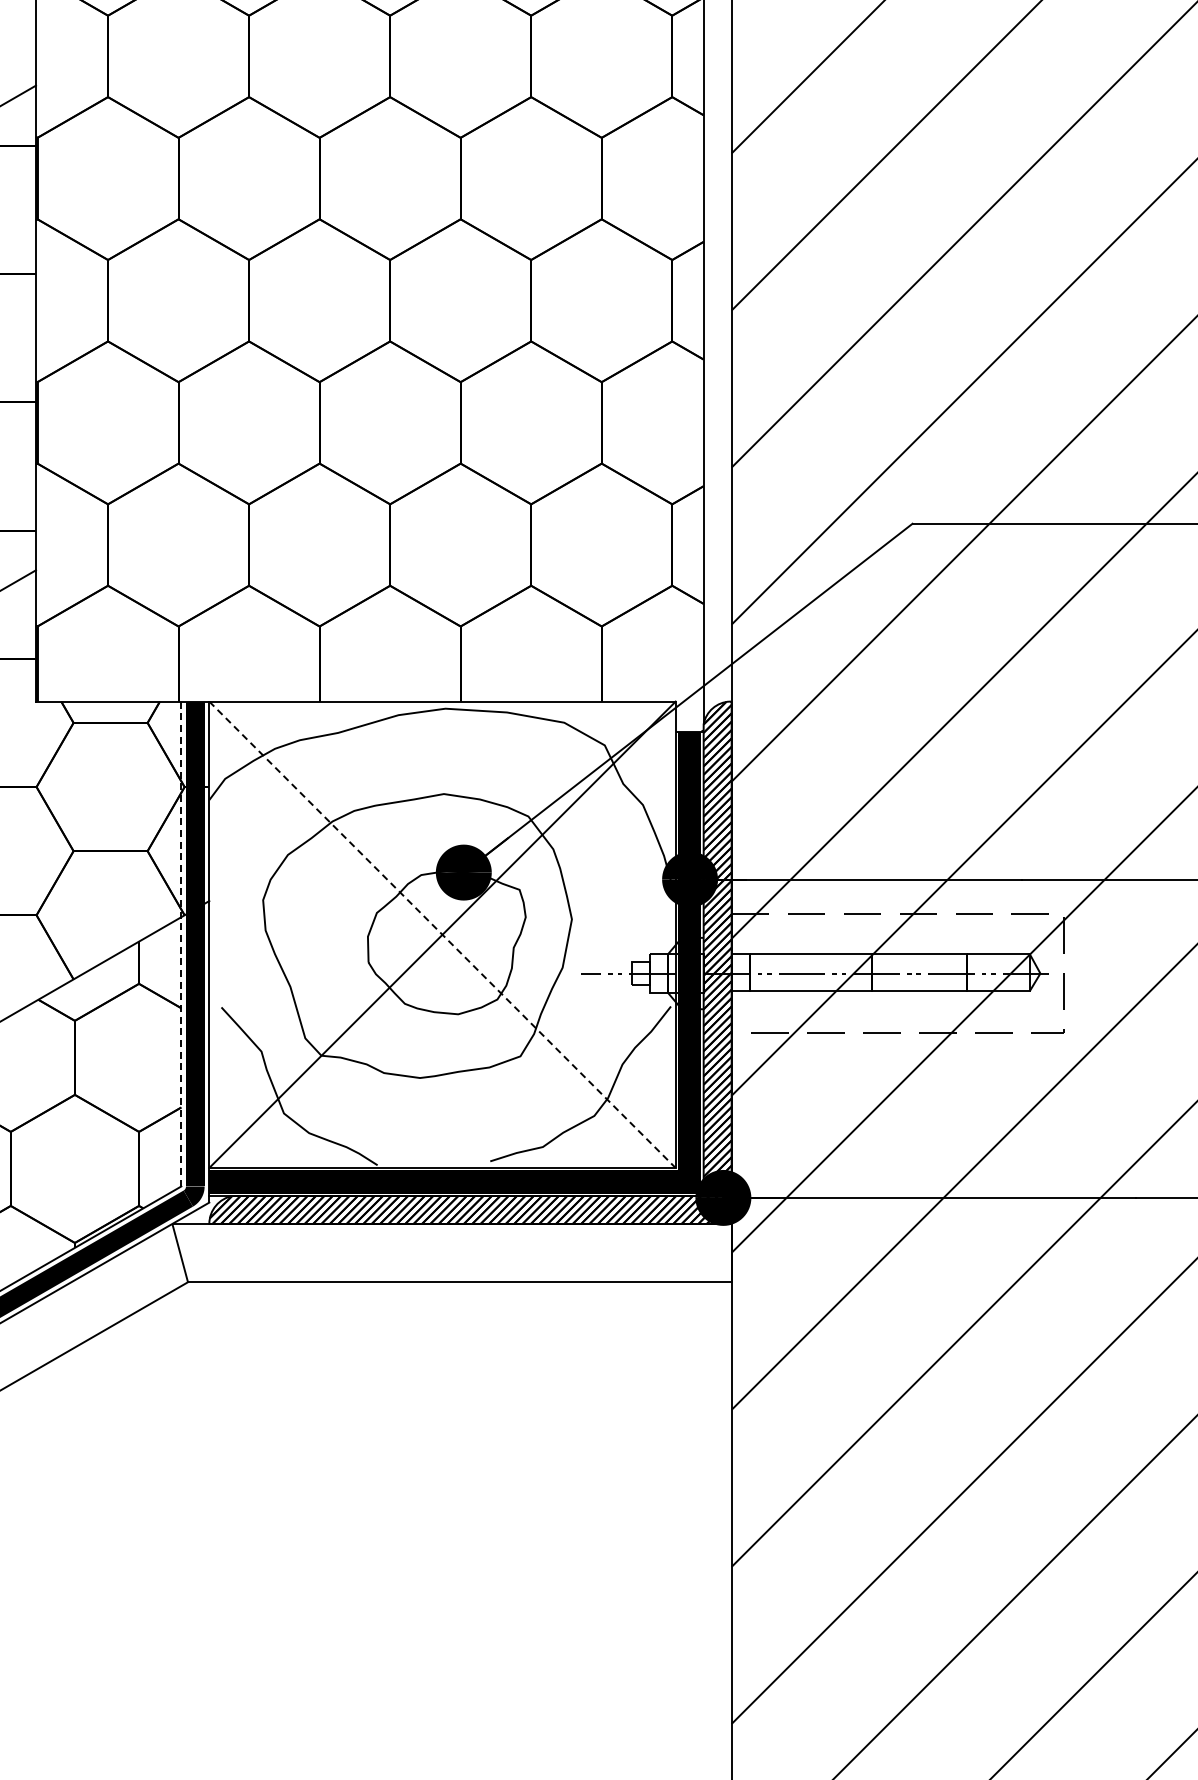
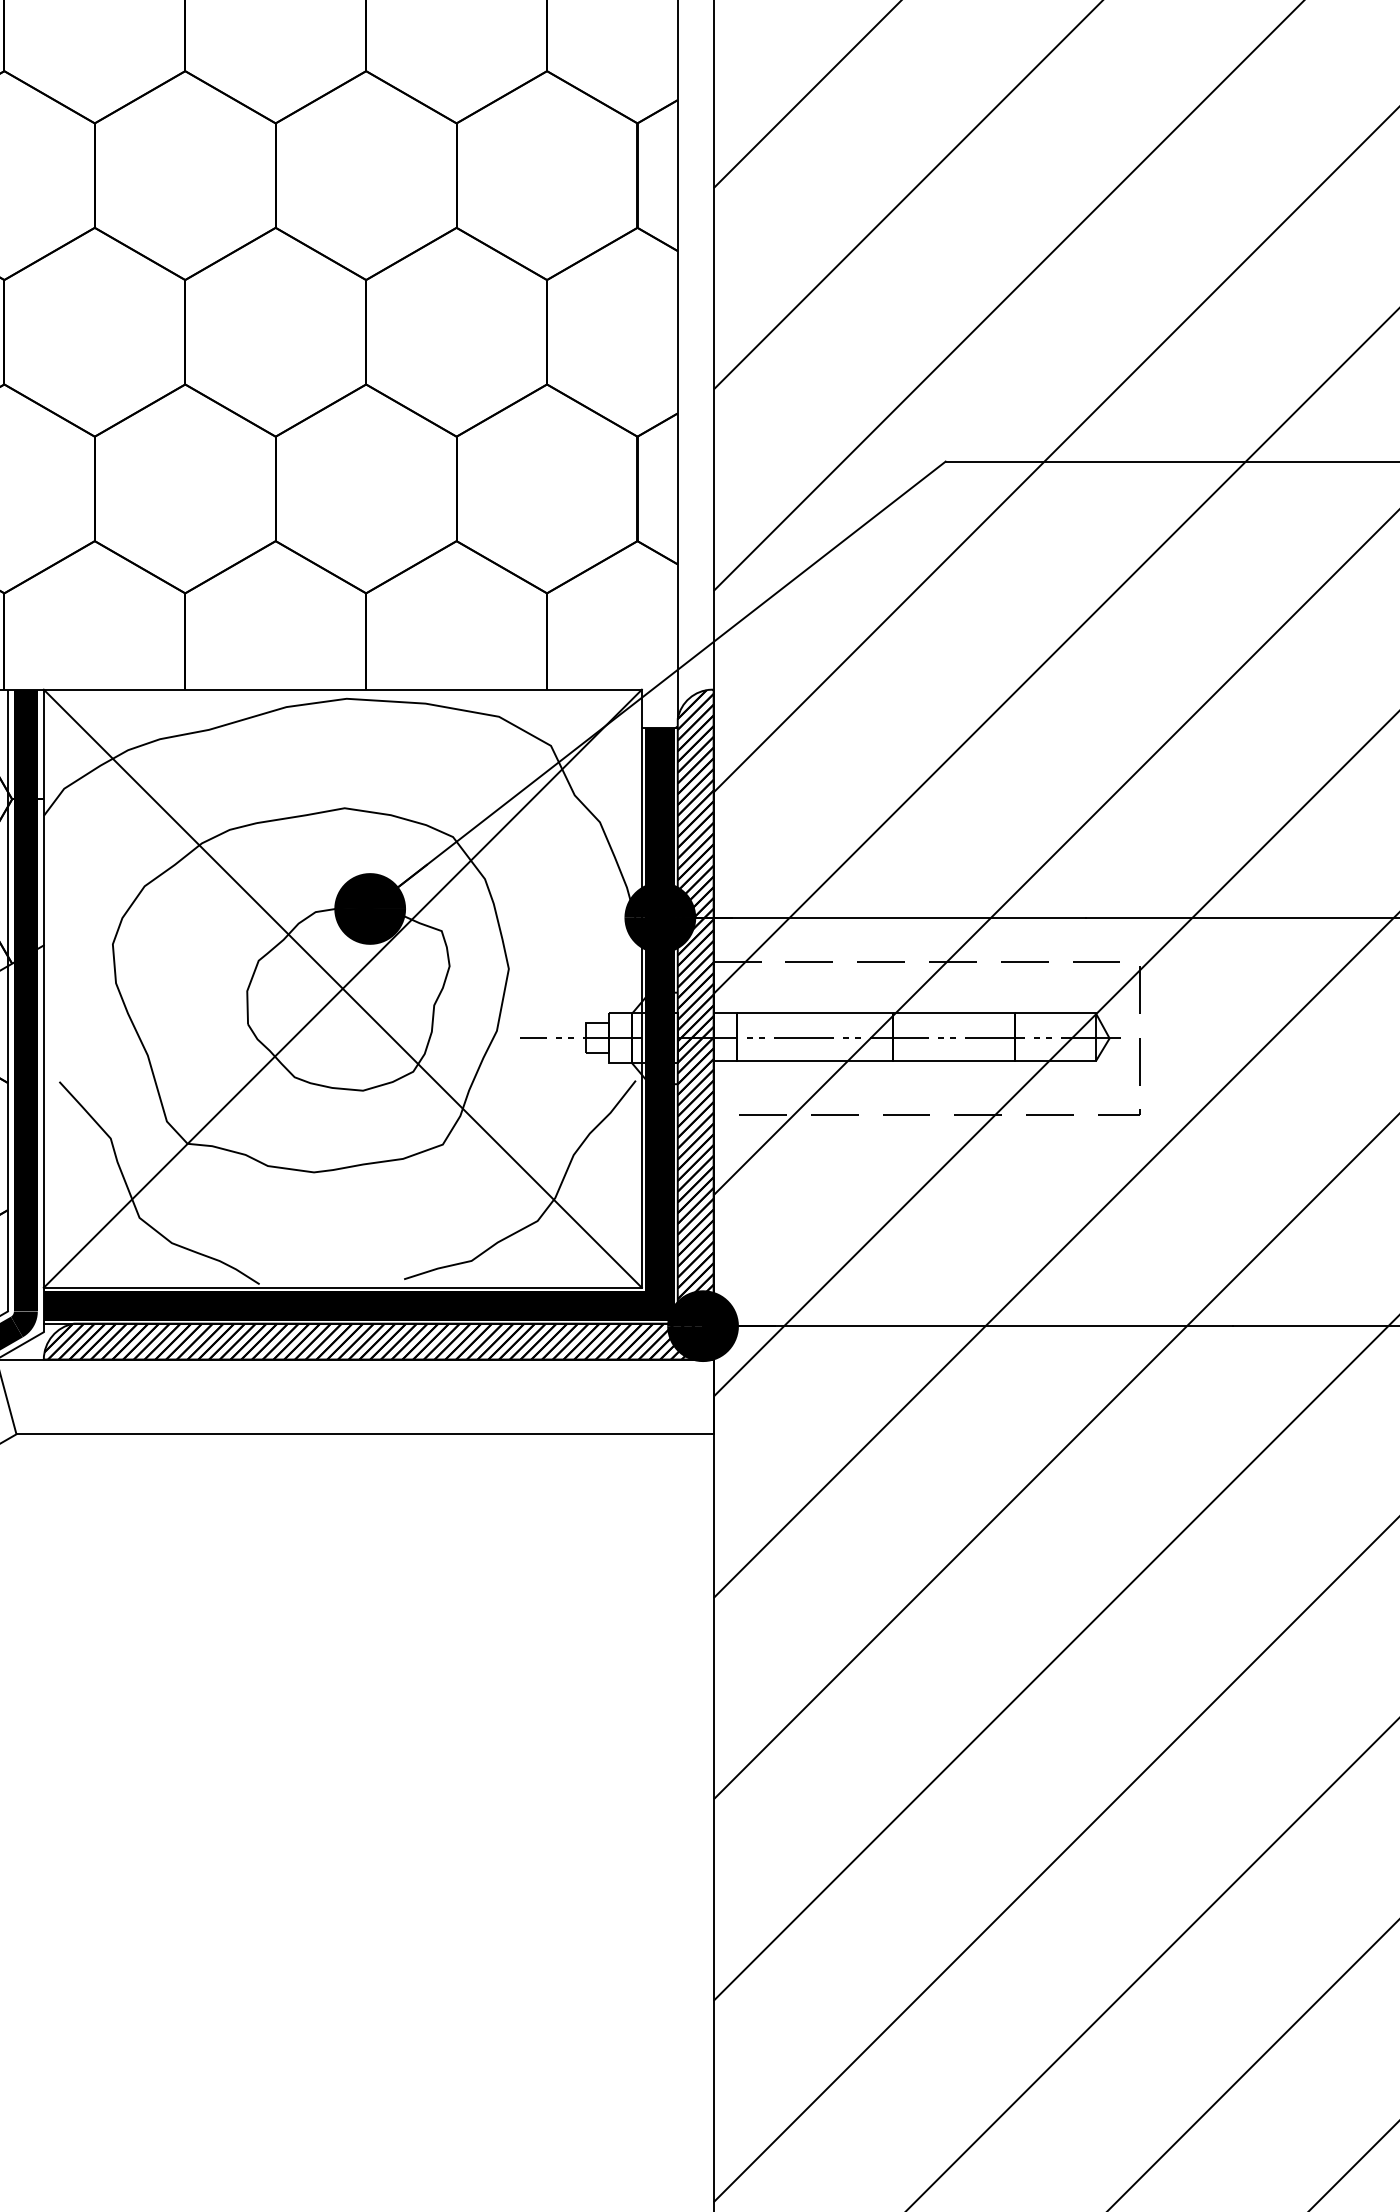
line: (442, 934) -> (342, 988), dashed -> solid
line: (181, 944) -> (8, 1001), dashed -> solid

